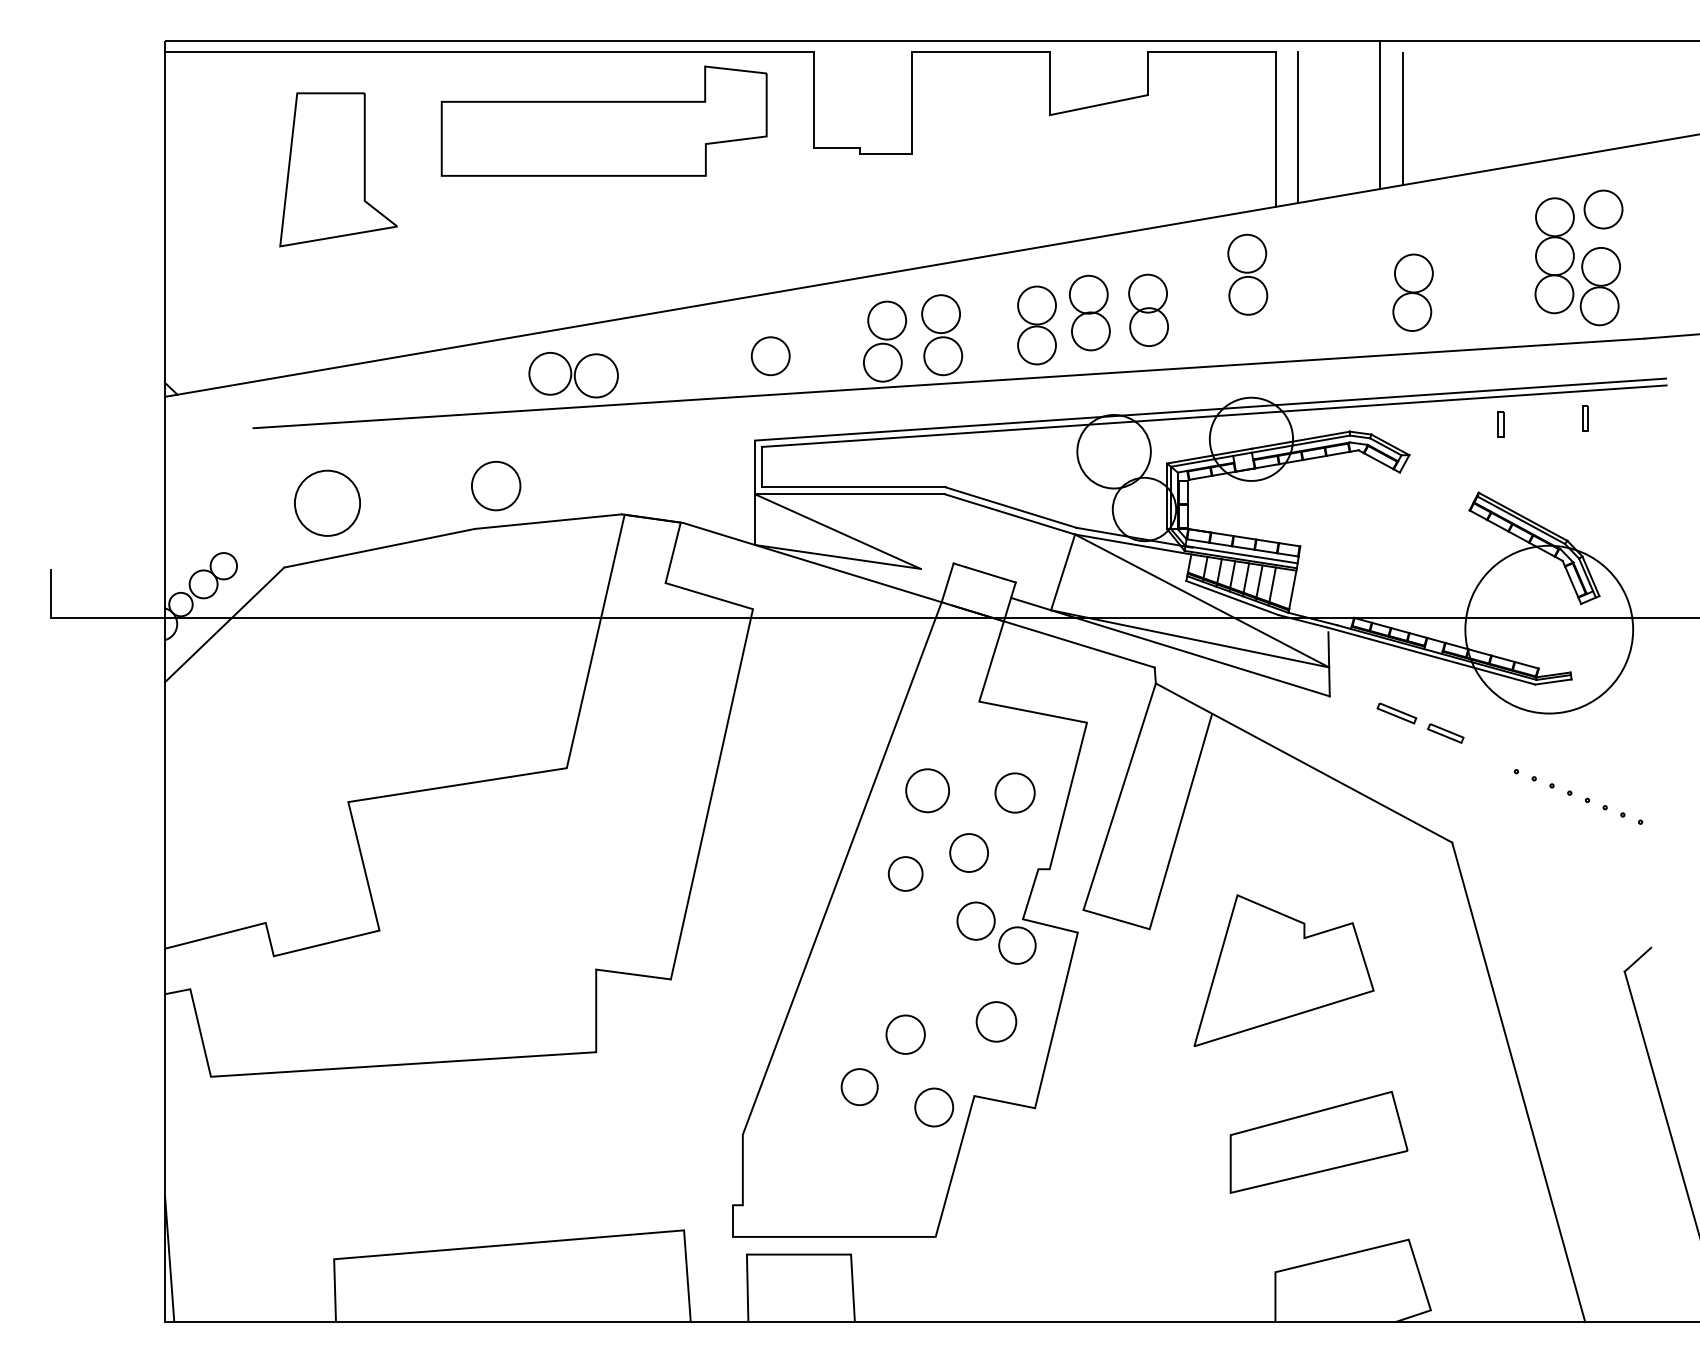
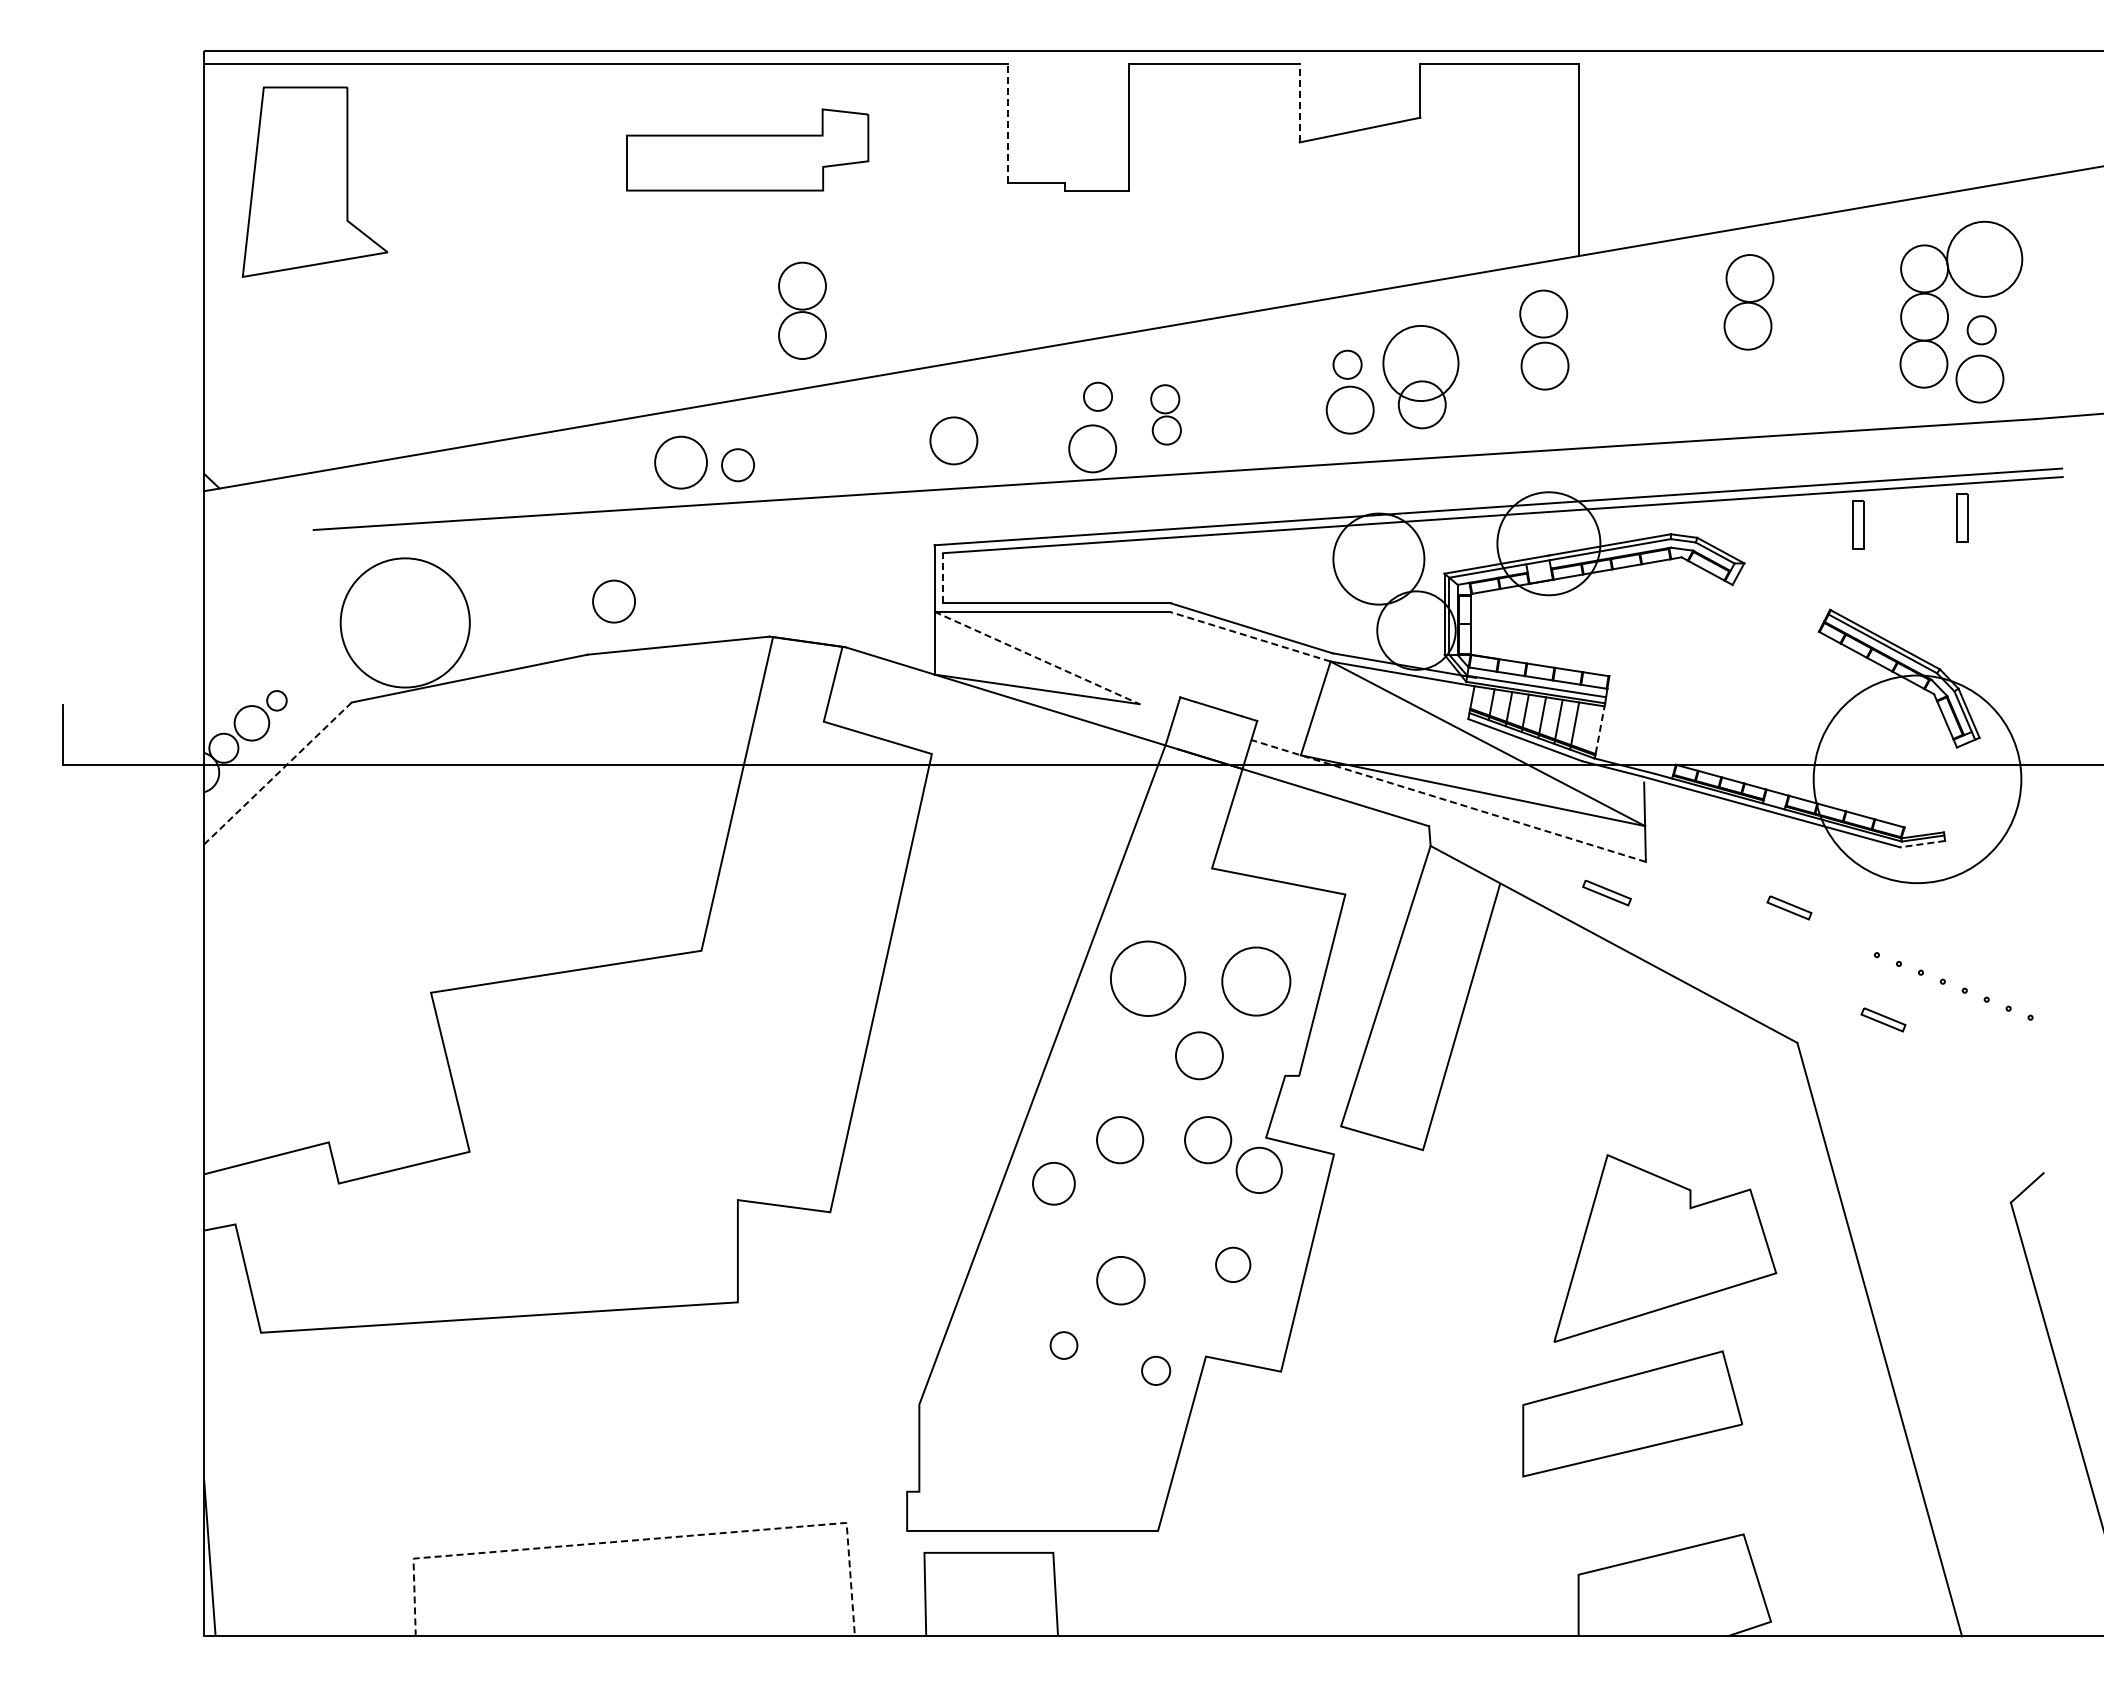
line: (1049, 82) -> (1299, 102), solid -> dashed
line: (814, 99) -> (1007, 123), solid -> dashed
line: (1380, 114) -> (1708, 141), removed
line: (1403, 119) -> (1737, 147), removed
part: (603, 120) -> (747, 149), size x0.6
line: (1297, 127) -> (1606, 157), removed
part: (338, 169) -> (314, 181), moved
circle: (1603, 208) -> (1984, 258), size x1.6
circle: (1600, 266) -> (1981, 329), size x0.6
part: (1412, 292) -> (1748, 302), moved
circle: (1147, 293) -> (1420, 363), size x1.6
circle: (1088, 294) -> (1347, 364), size x0.6
circle: (886, 320) -> (1097, 396), size x0.6
part: (1037, 325) -> (802, 310), moved
part: (941, 334) -> (1165, 414), size x0.6
circle: (595, 375) -> (737, 464), size x0.6
part: (1585, 418) -> (1962, 517), size x1.6
part: (1500, 424) -> (1857, 525), size x1.6
line: (762, 466) -> (943, 577), solid -> dashed
circle: (496, 485) -> (614, 601), size x0.7
circle: (326, 502) -> (404, 622), size x1.6
line: (1009, 514) -> (1249, 636), solid -> dashed
line: (838, 532) -> (1037, 658), solid -> dashed
circle: (223, 565) -> (276, 700), size x0.6
line: (1293, 589) -> (1600, 729), solid -> dashed
line: (224, 624) -> (277, 773), solid -> dashed
line: (1170, 646) -> (1448, 800), solid -> dashed
line: (1553, 682) -> (1922, 844), solid -> dashed
part: (1396, 713) -> (1606, 892), moved
circle: (927, 790) -> (1147, 978), size x1.4
circle: (1015, 792) -> (1256, 981), size x1.4
part: (1521, 823) -> (1883, 1019), added
circle: (905, 873) -> (1053, 1183), moved
circle: (905, 921) -> (1120, 1140), added
part: (1284, 970) -> (1665, 1248), moved
circle: (995, 1021) -> (1232, 1264), size x0.7
circle: (859, 1087) -> (1063, 1345), size x0.6
circle: (933, 1107) -> (1155, 1370), size x0.6
line: (524, 1243) -> (648, 1539), solid -> dashed

